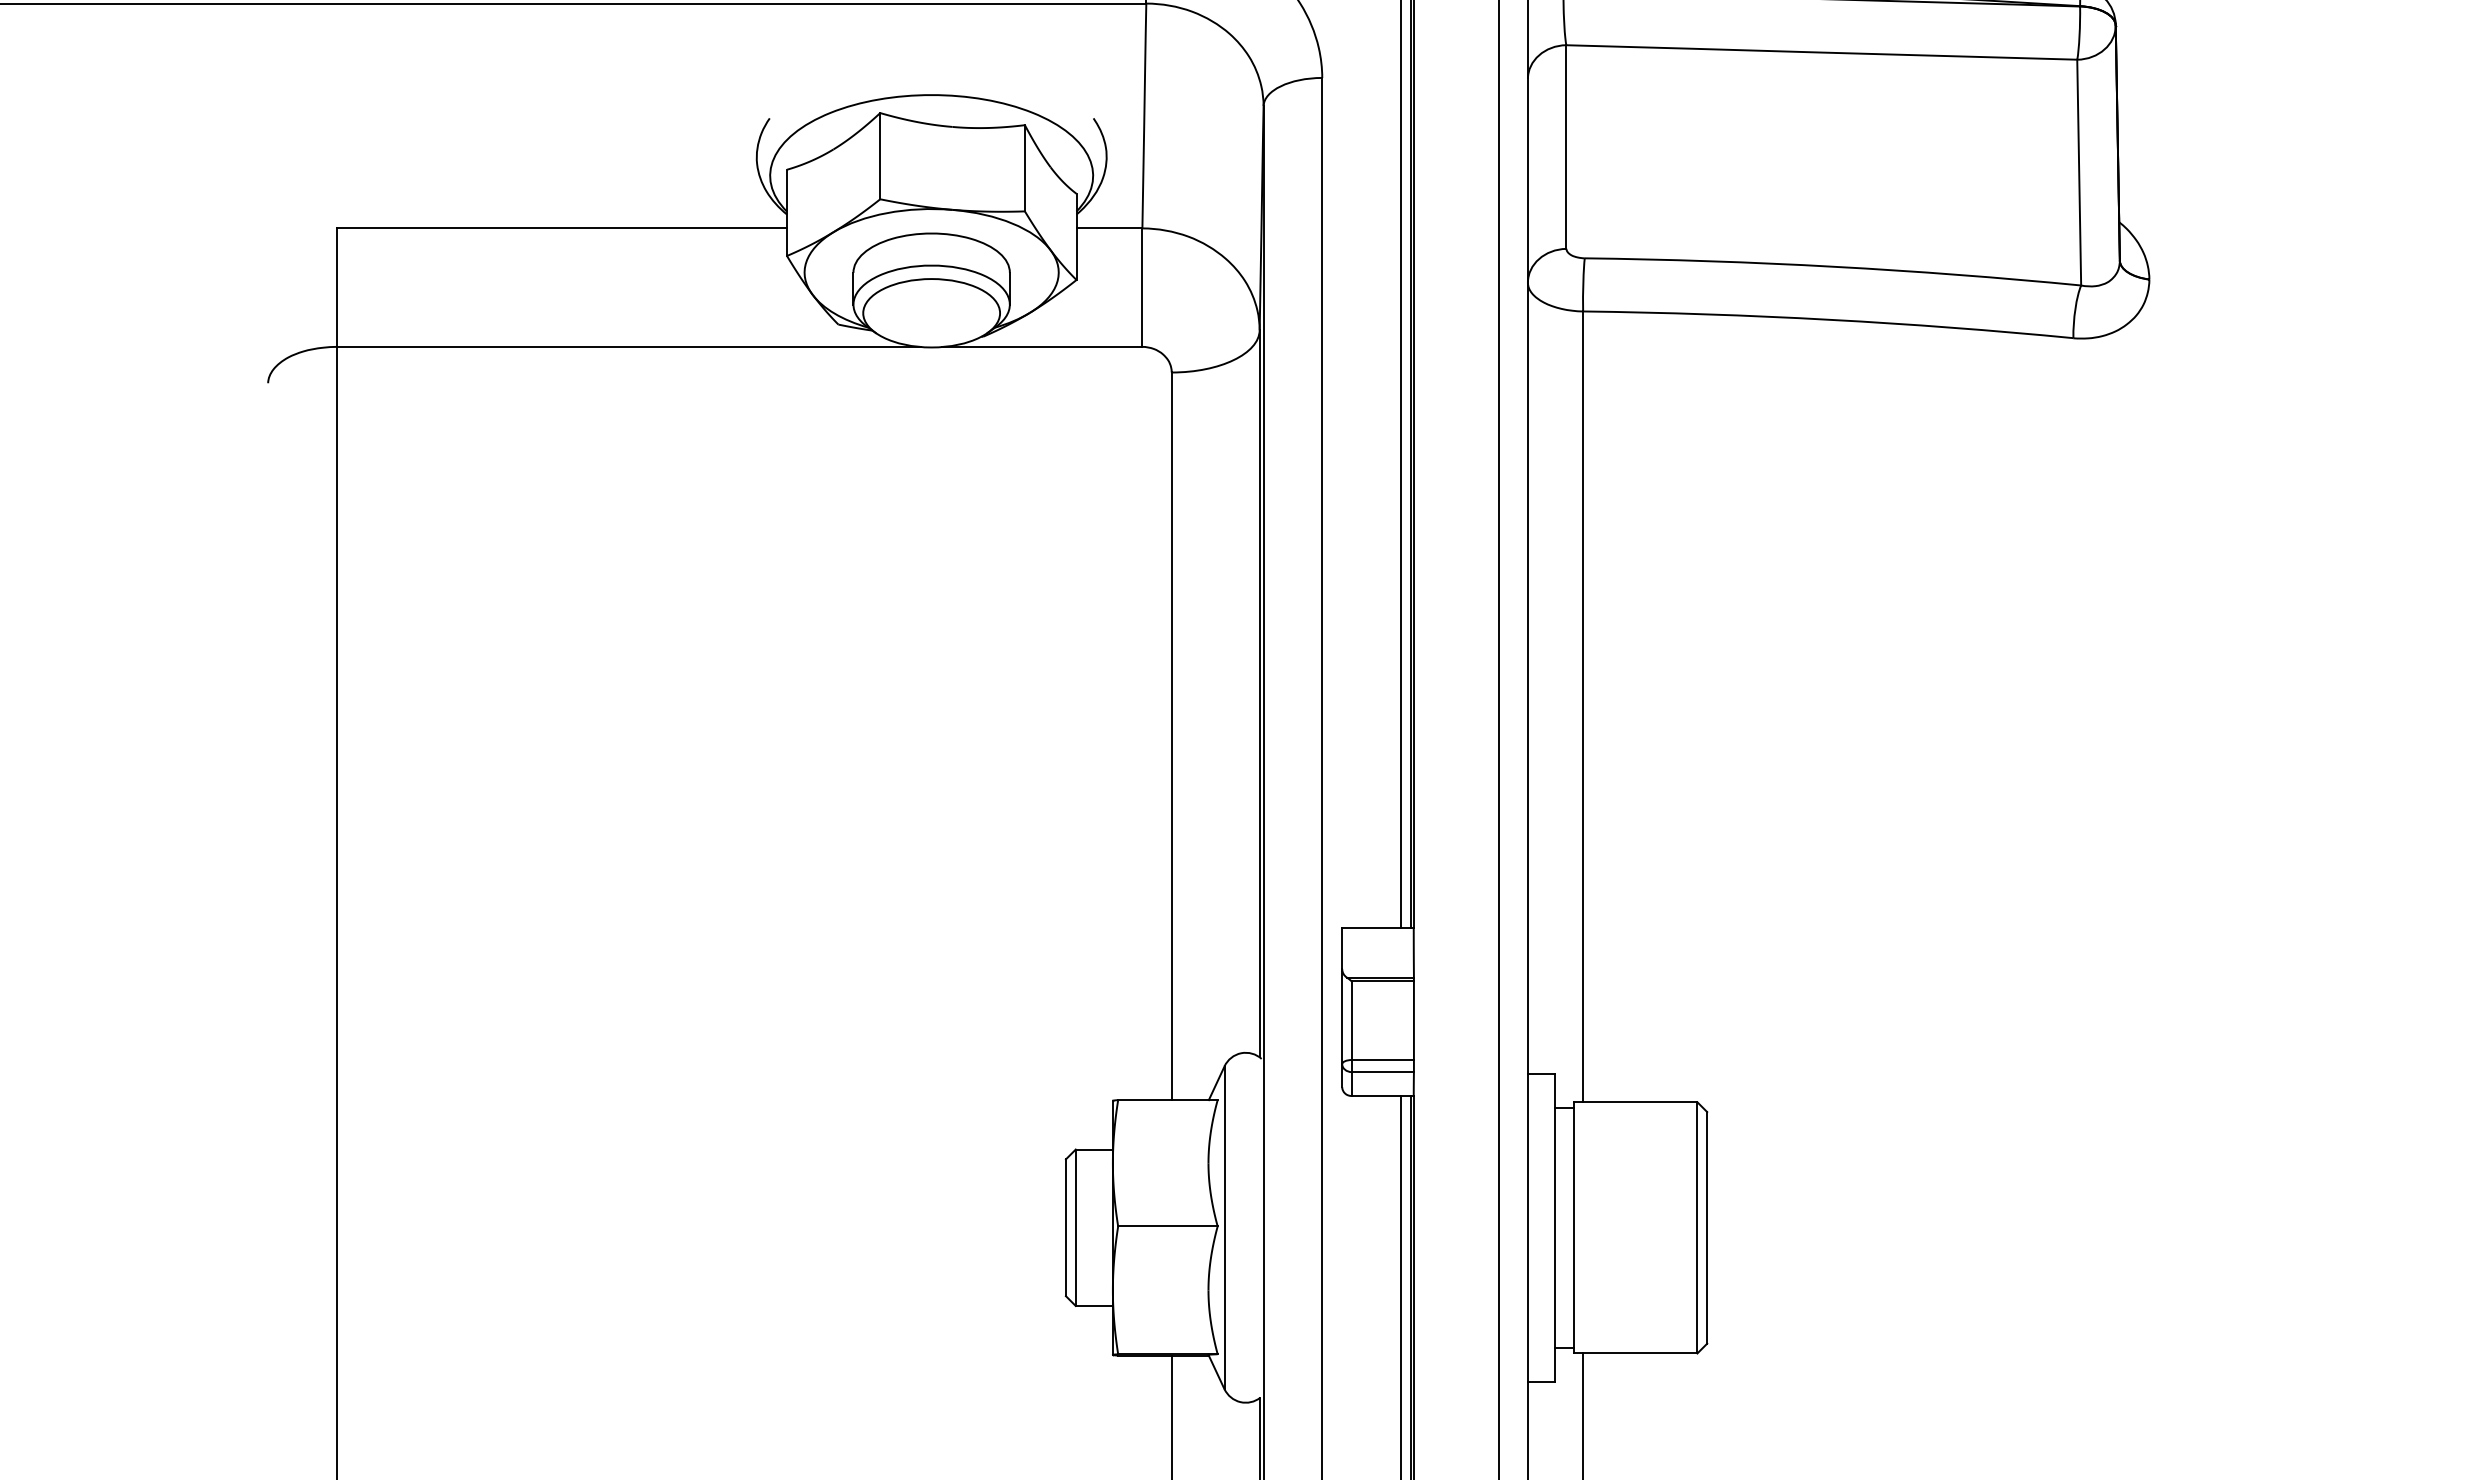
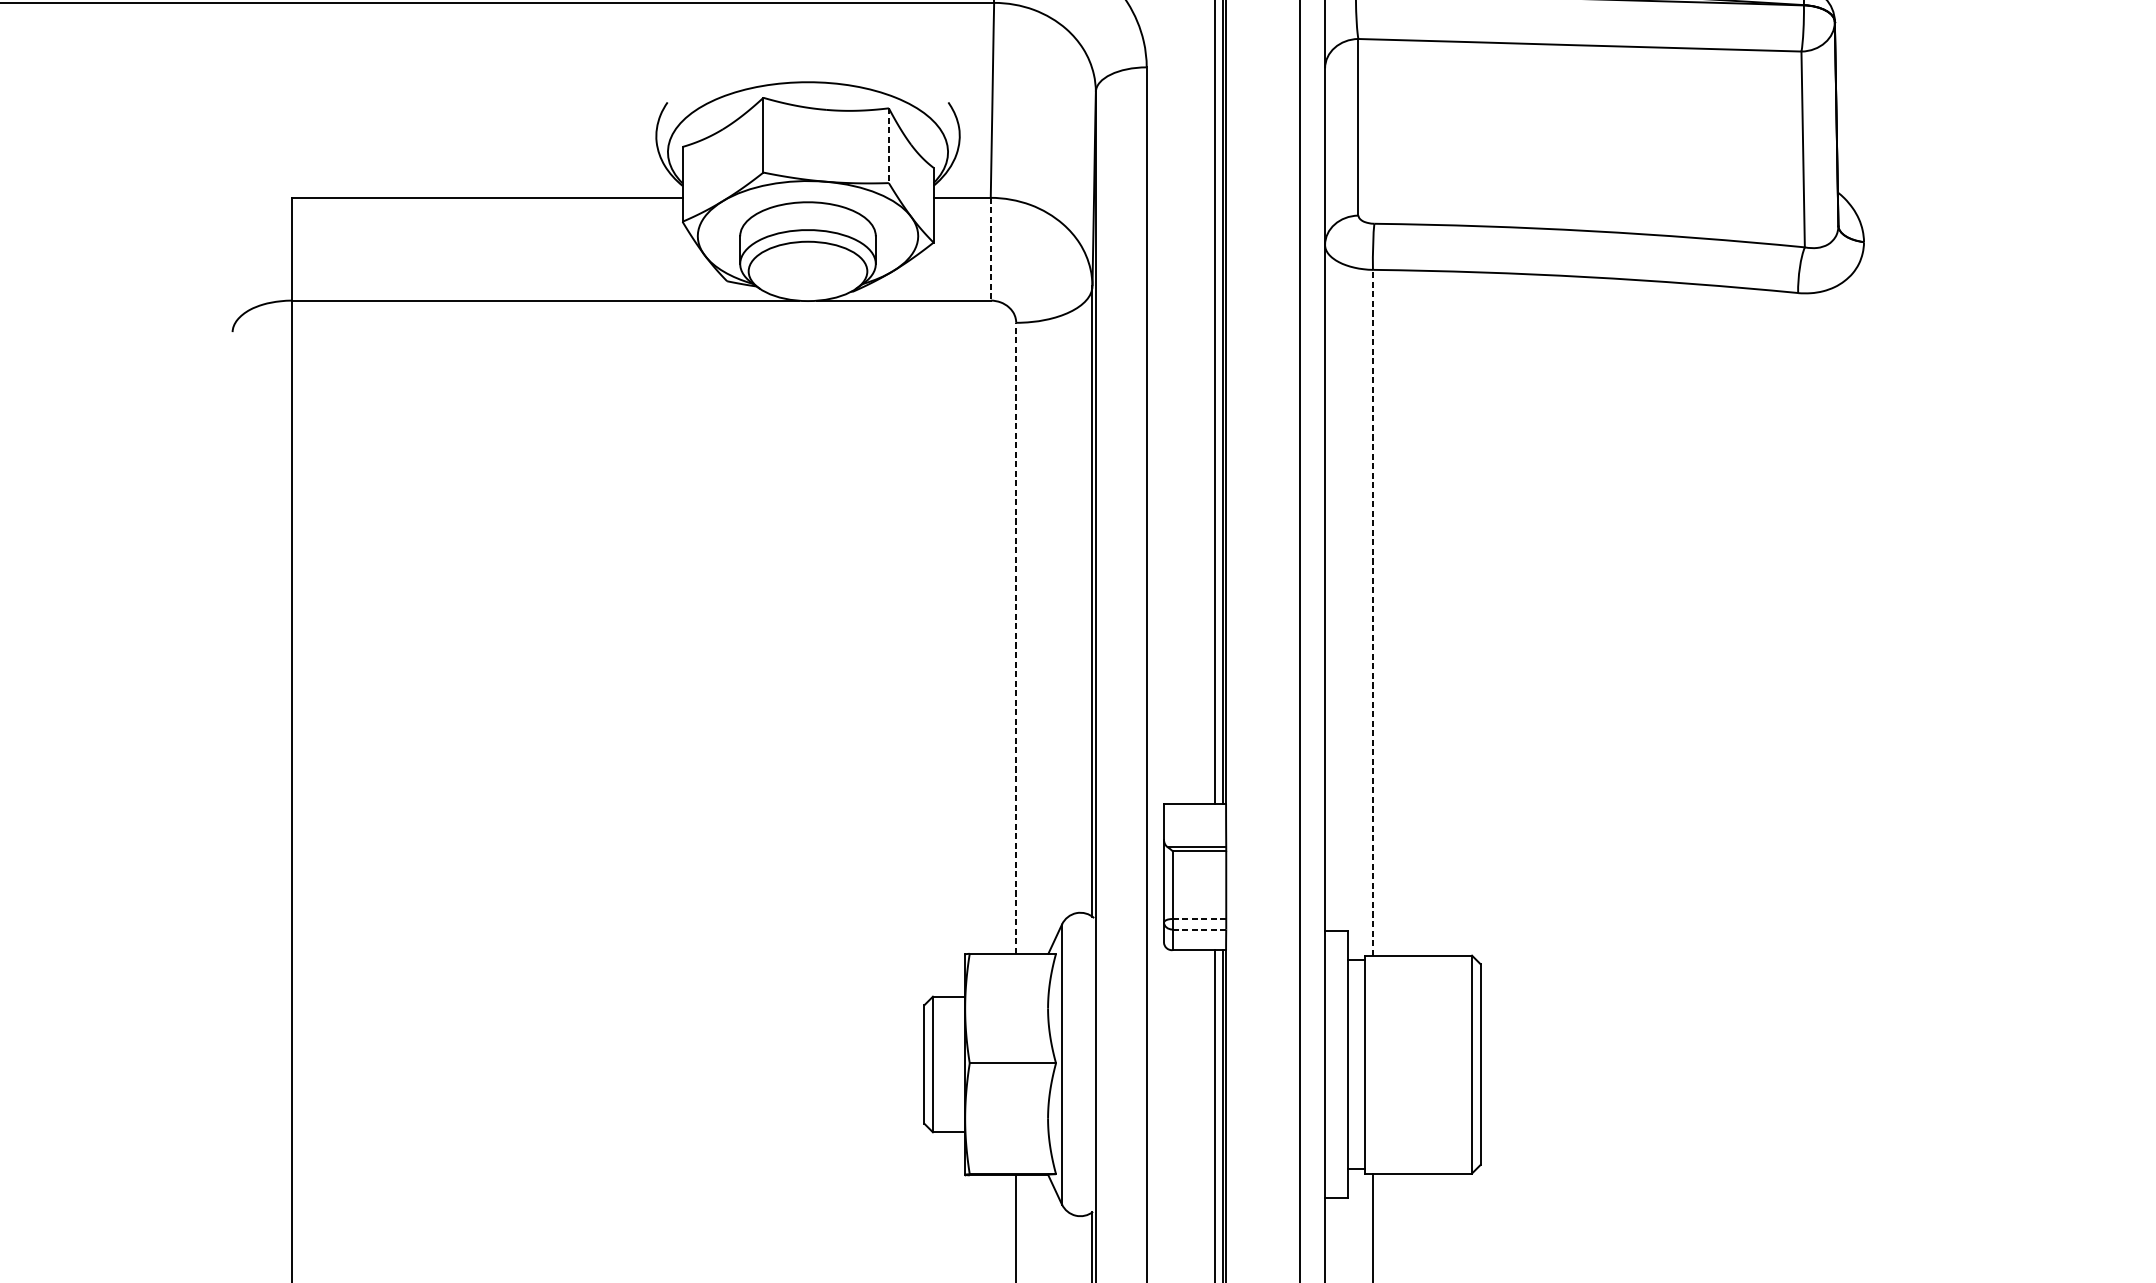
line: (1024, 168) -> (888, 145), solid -> dashed
line: (1142, 288) -> (990, 249), solid -> dashed
line: (1583, 706) -> (1373, 612), solid -> dashed
line: (1171, 736) -> (1015, 638), solid -> dashed
line: (1382, 1060) -> (1198, 919), solid -> dashed
line: (1382, 1072) -> (1198, 929), solid -> dashed

